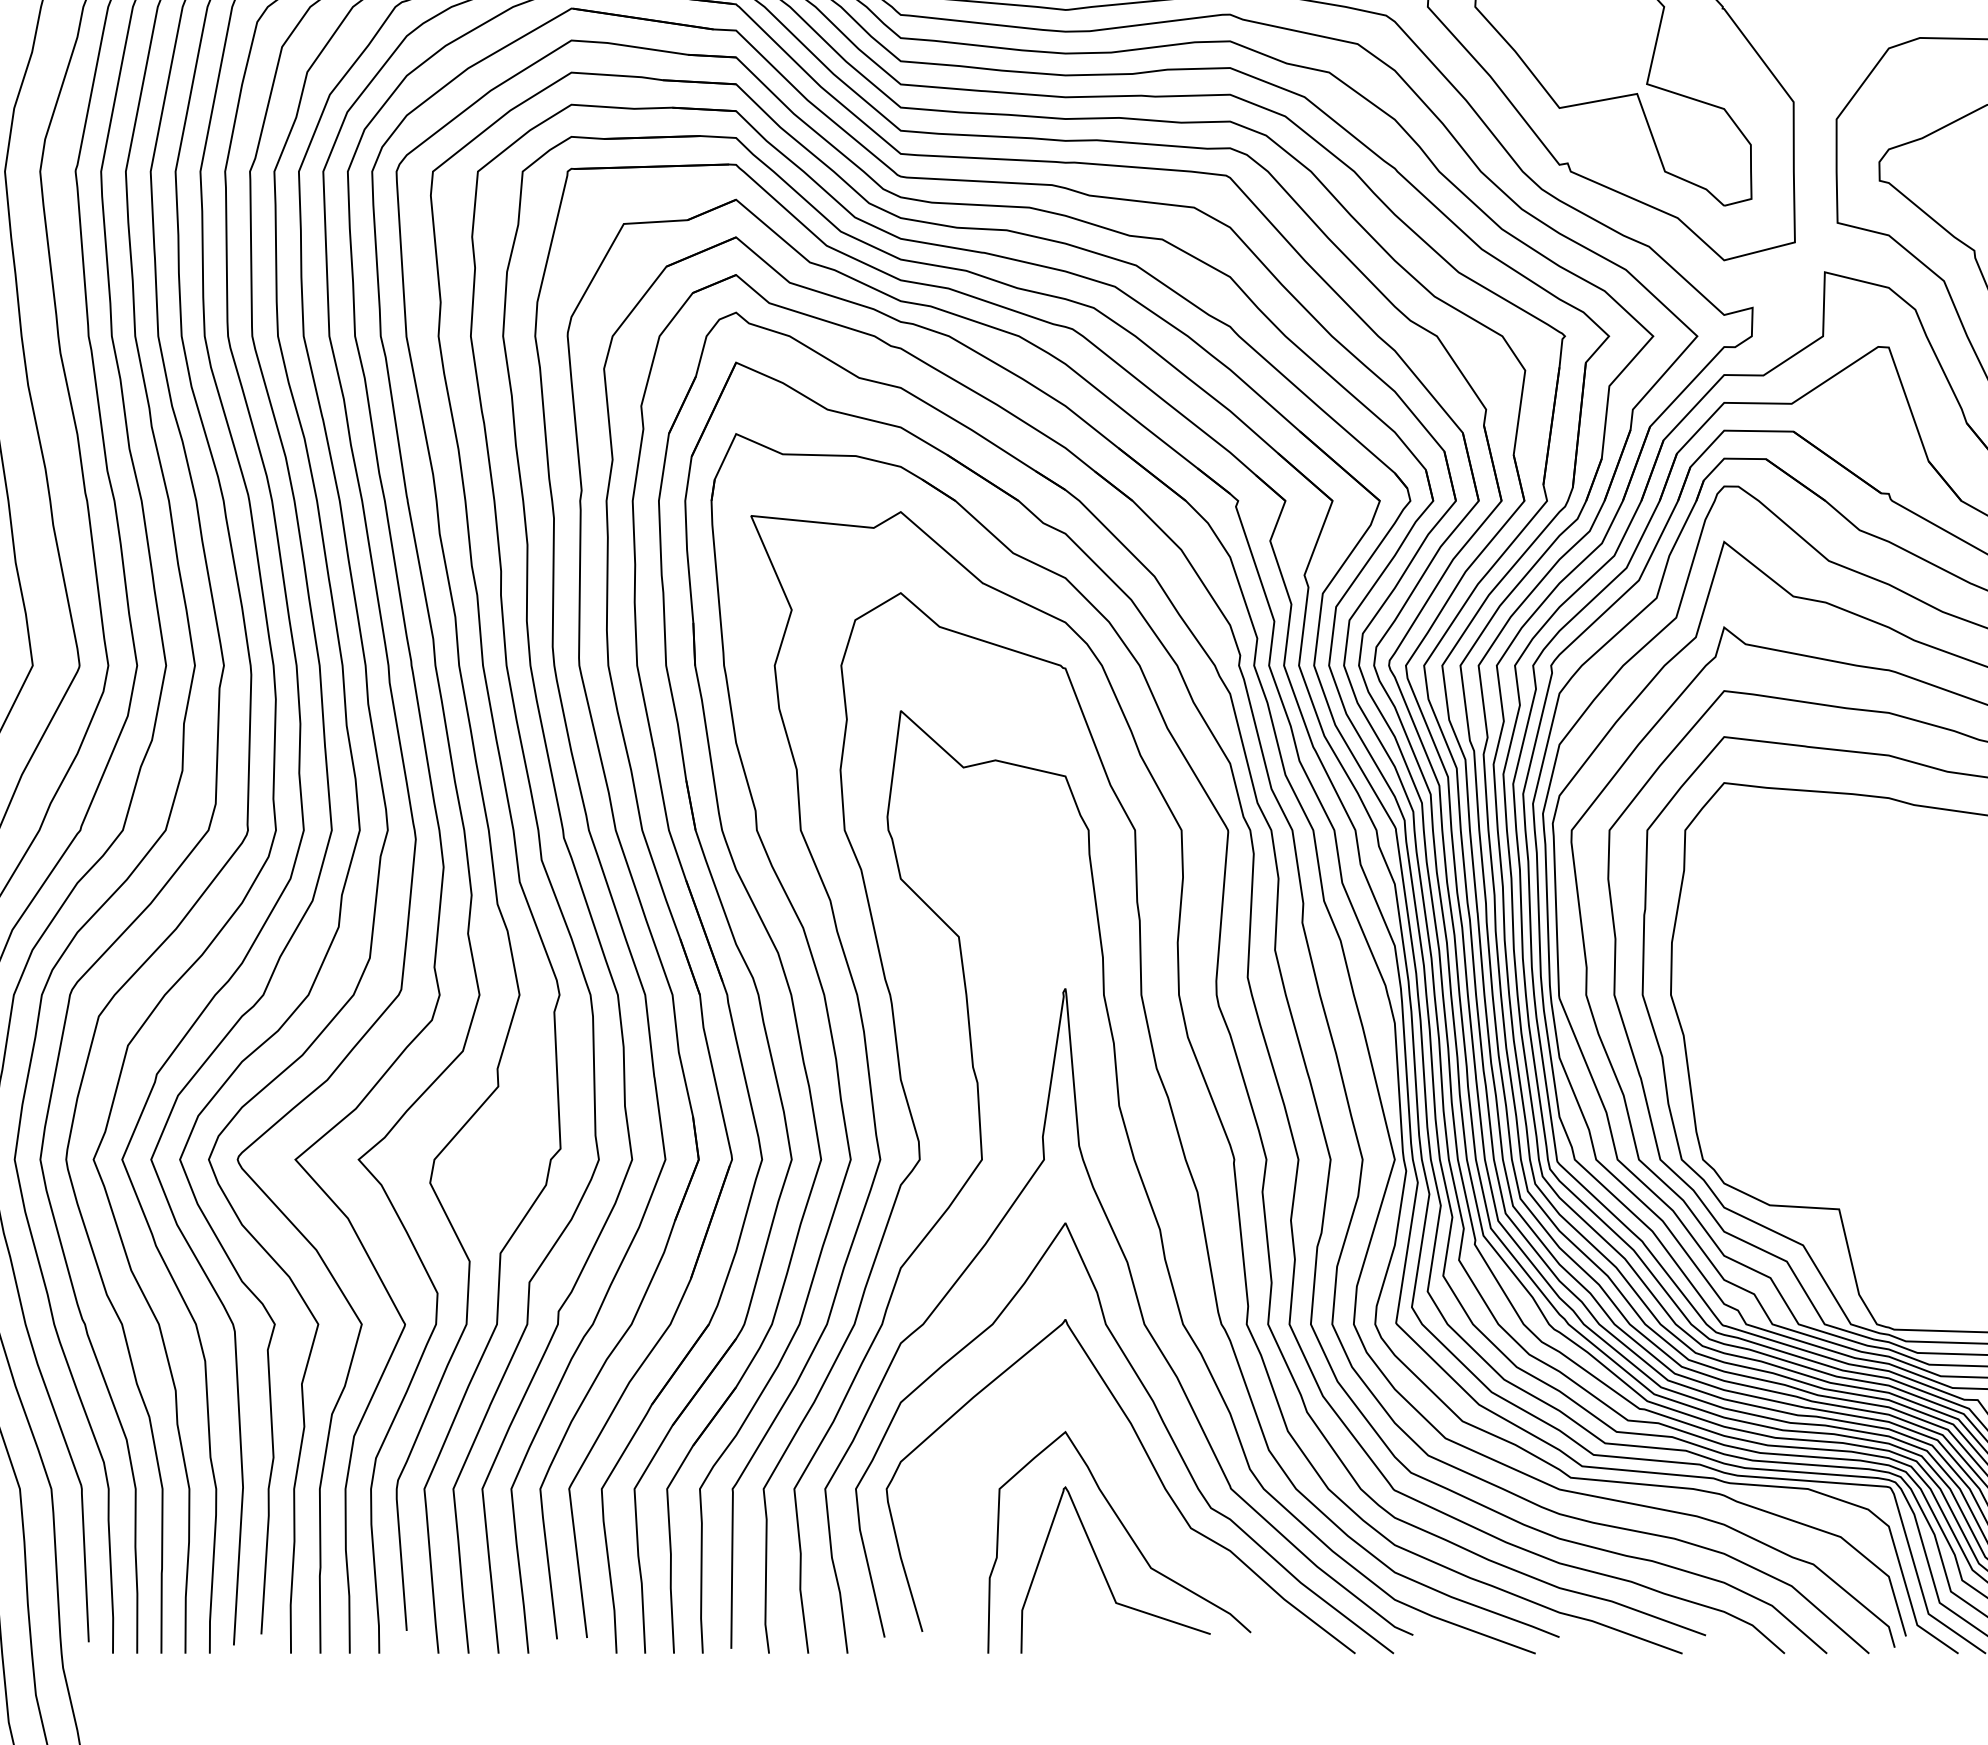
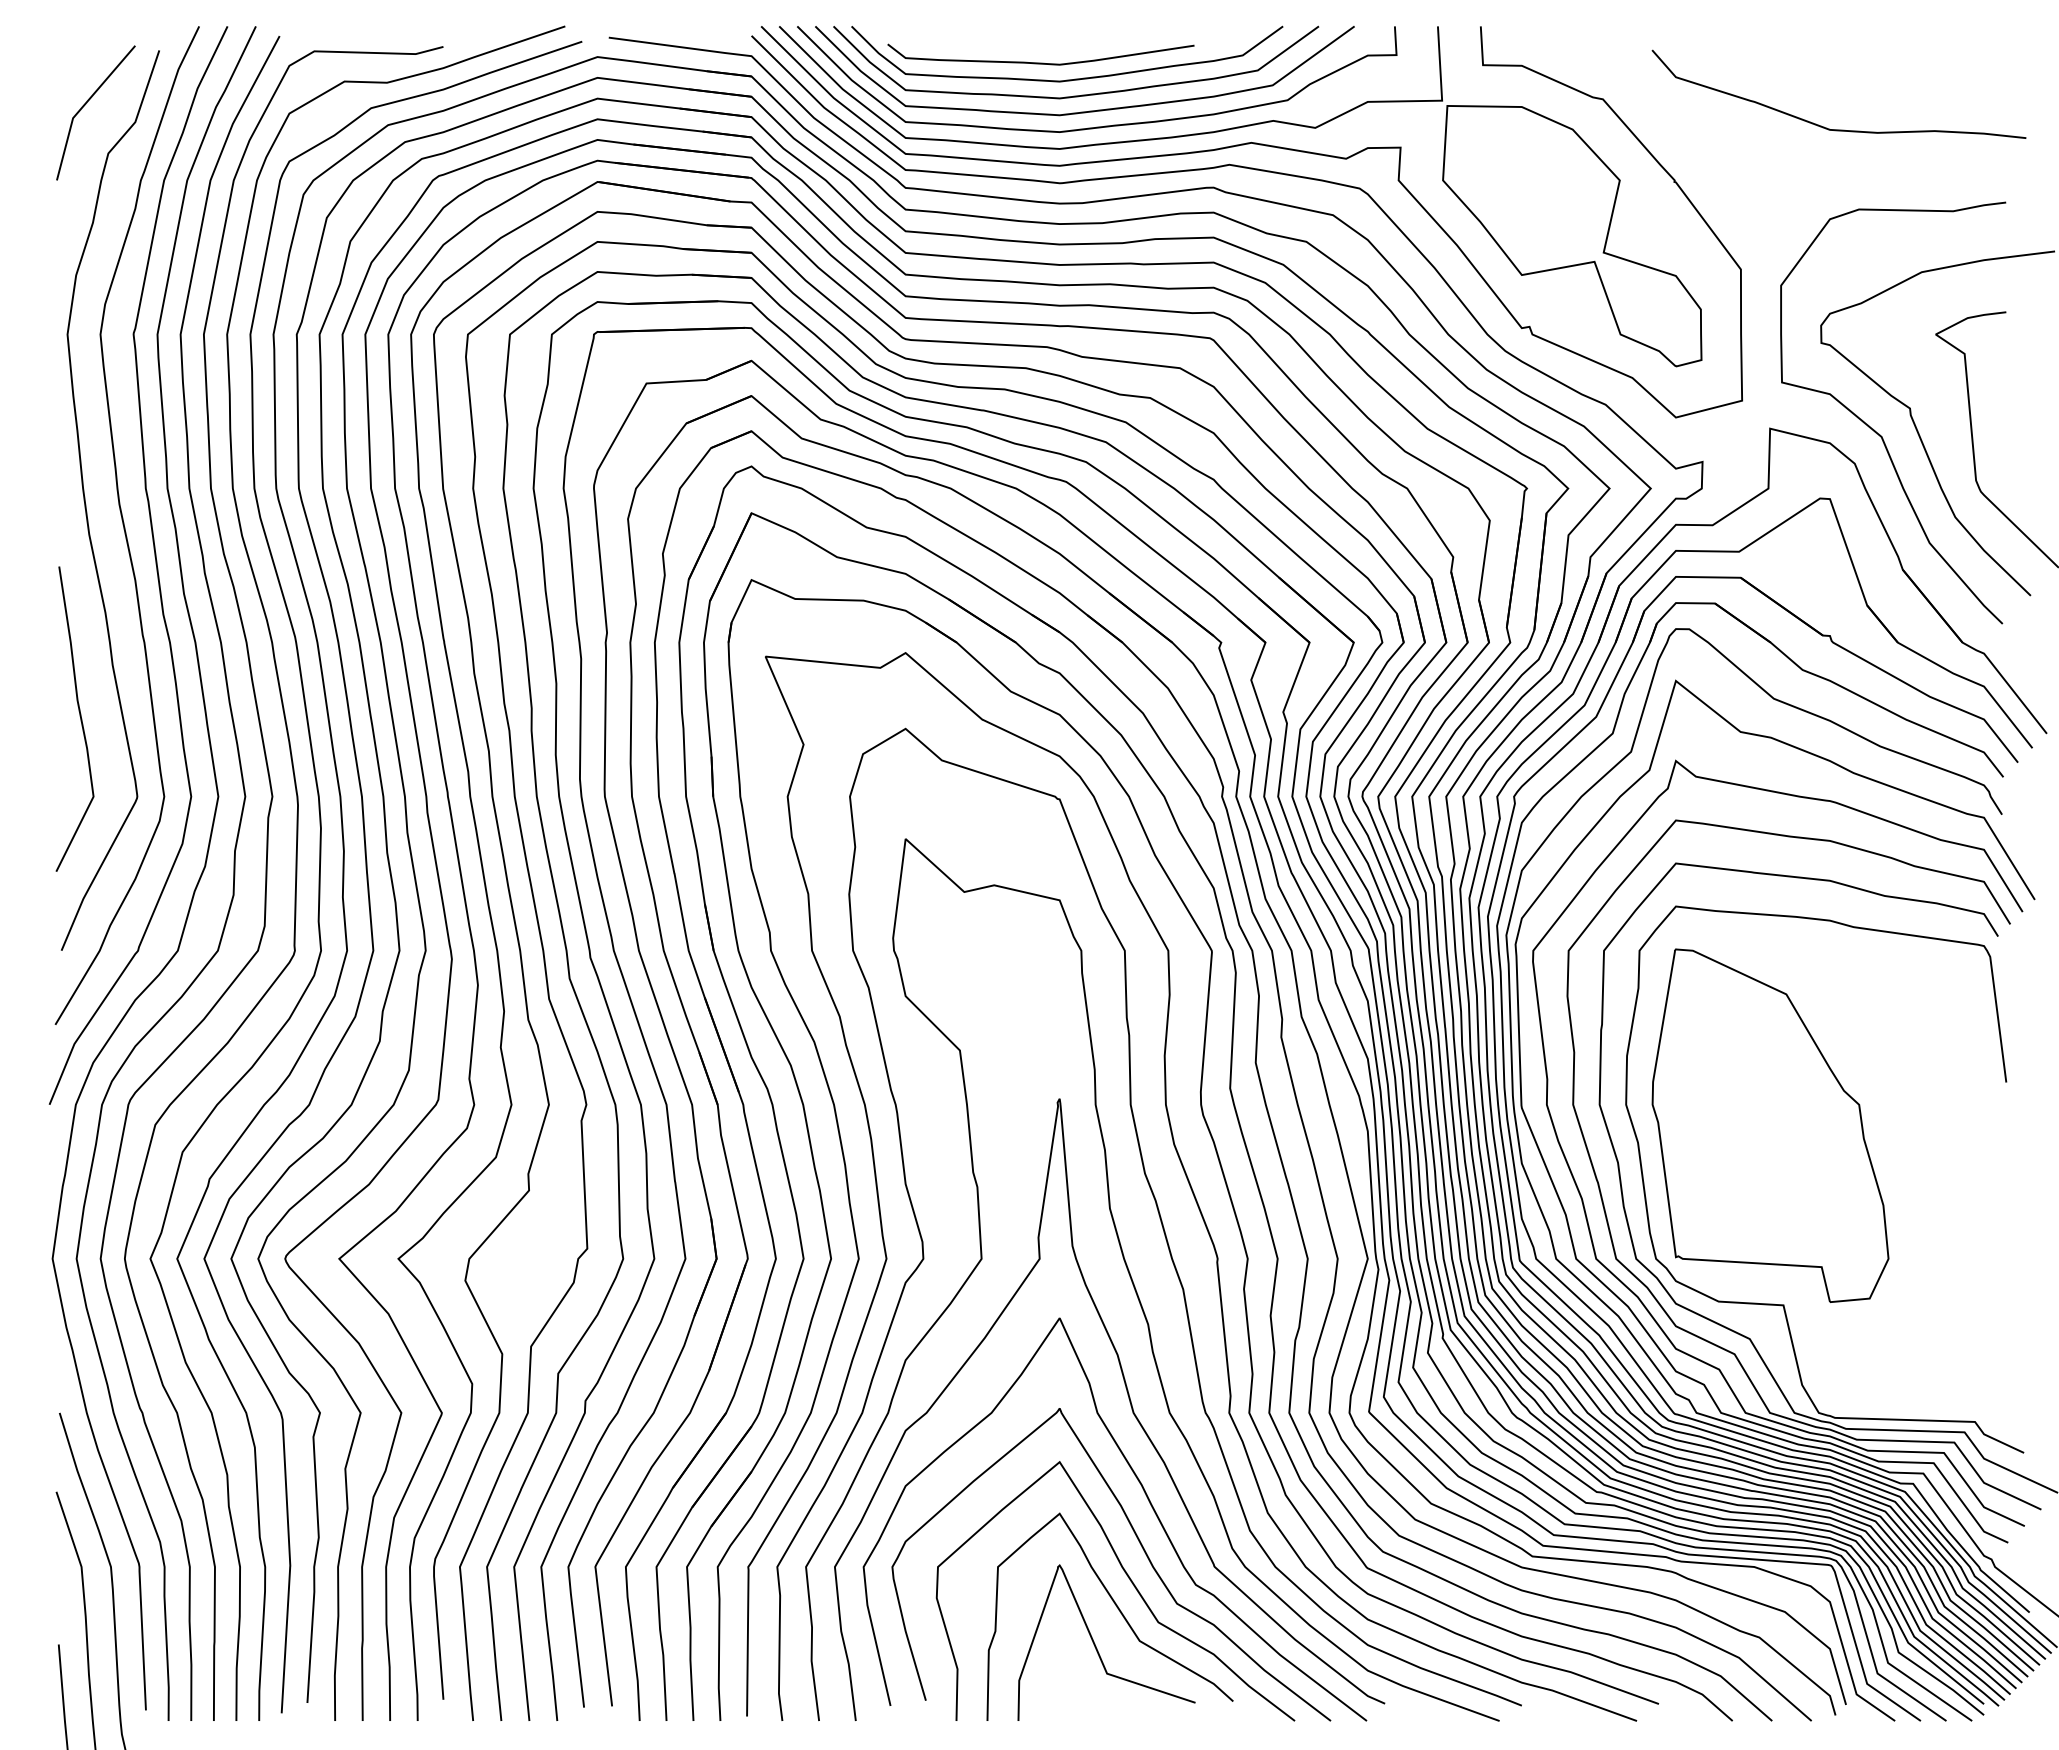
part: (1825, 1017) -> (1770, 1125), added
curve: (1142, 1506) -> (1131, 1583), added

